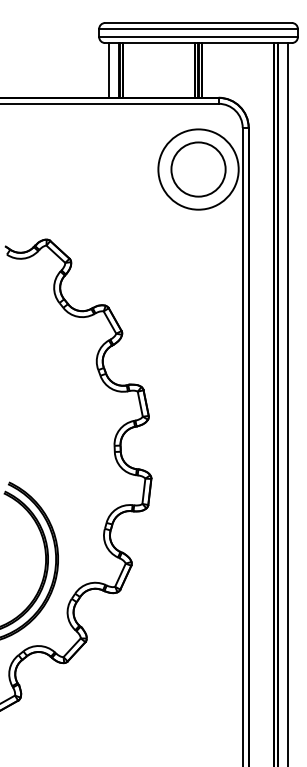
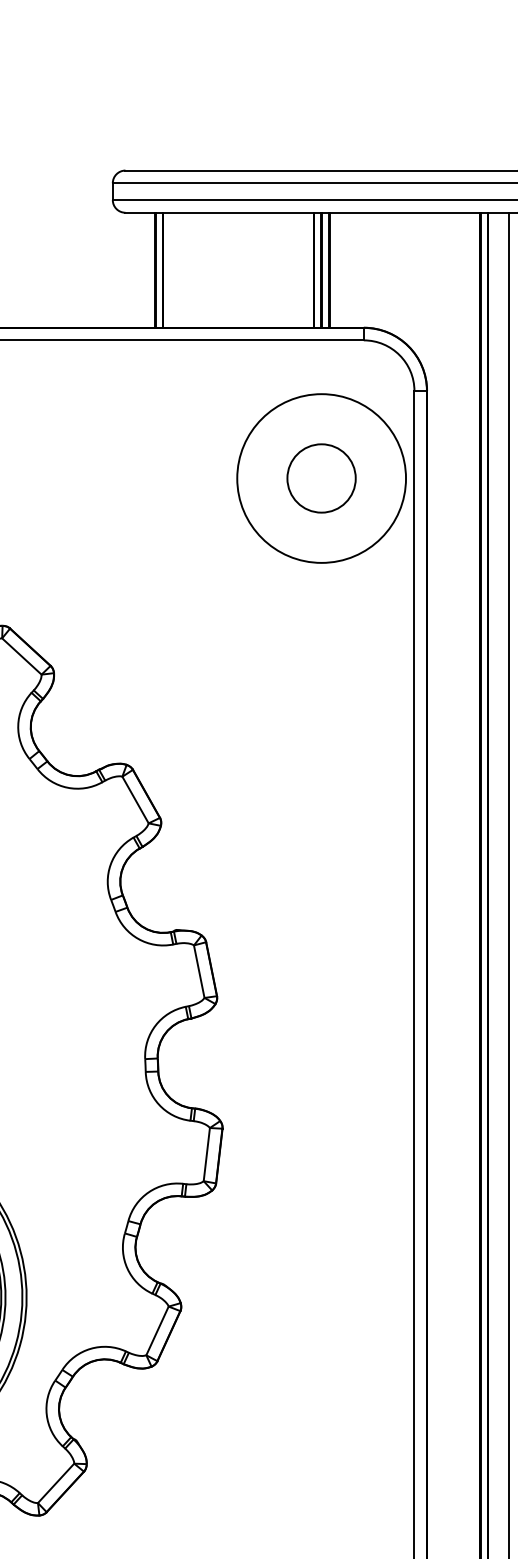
line: (109, 70) -> (134, 270), removed
circle: (198, 169) -> (321, 478), size x0.6

